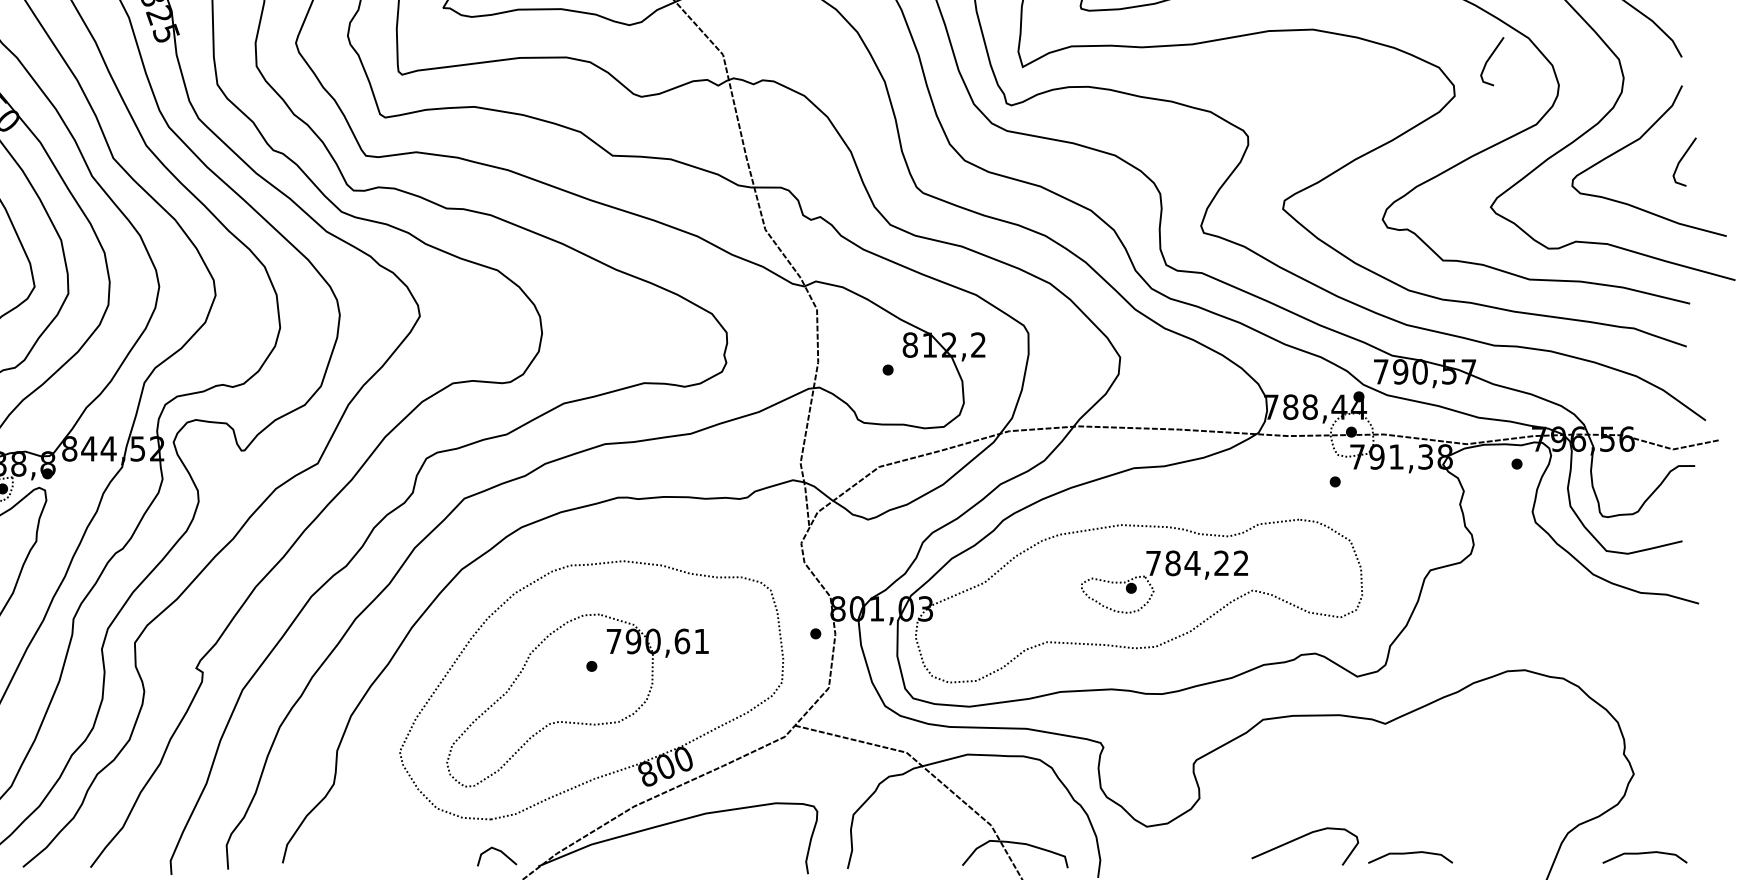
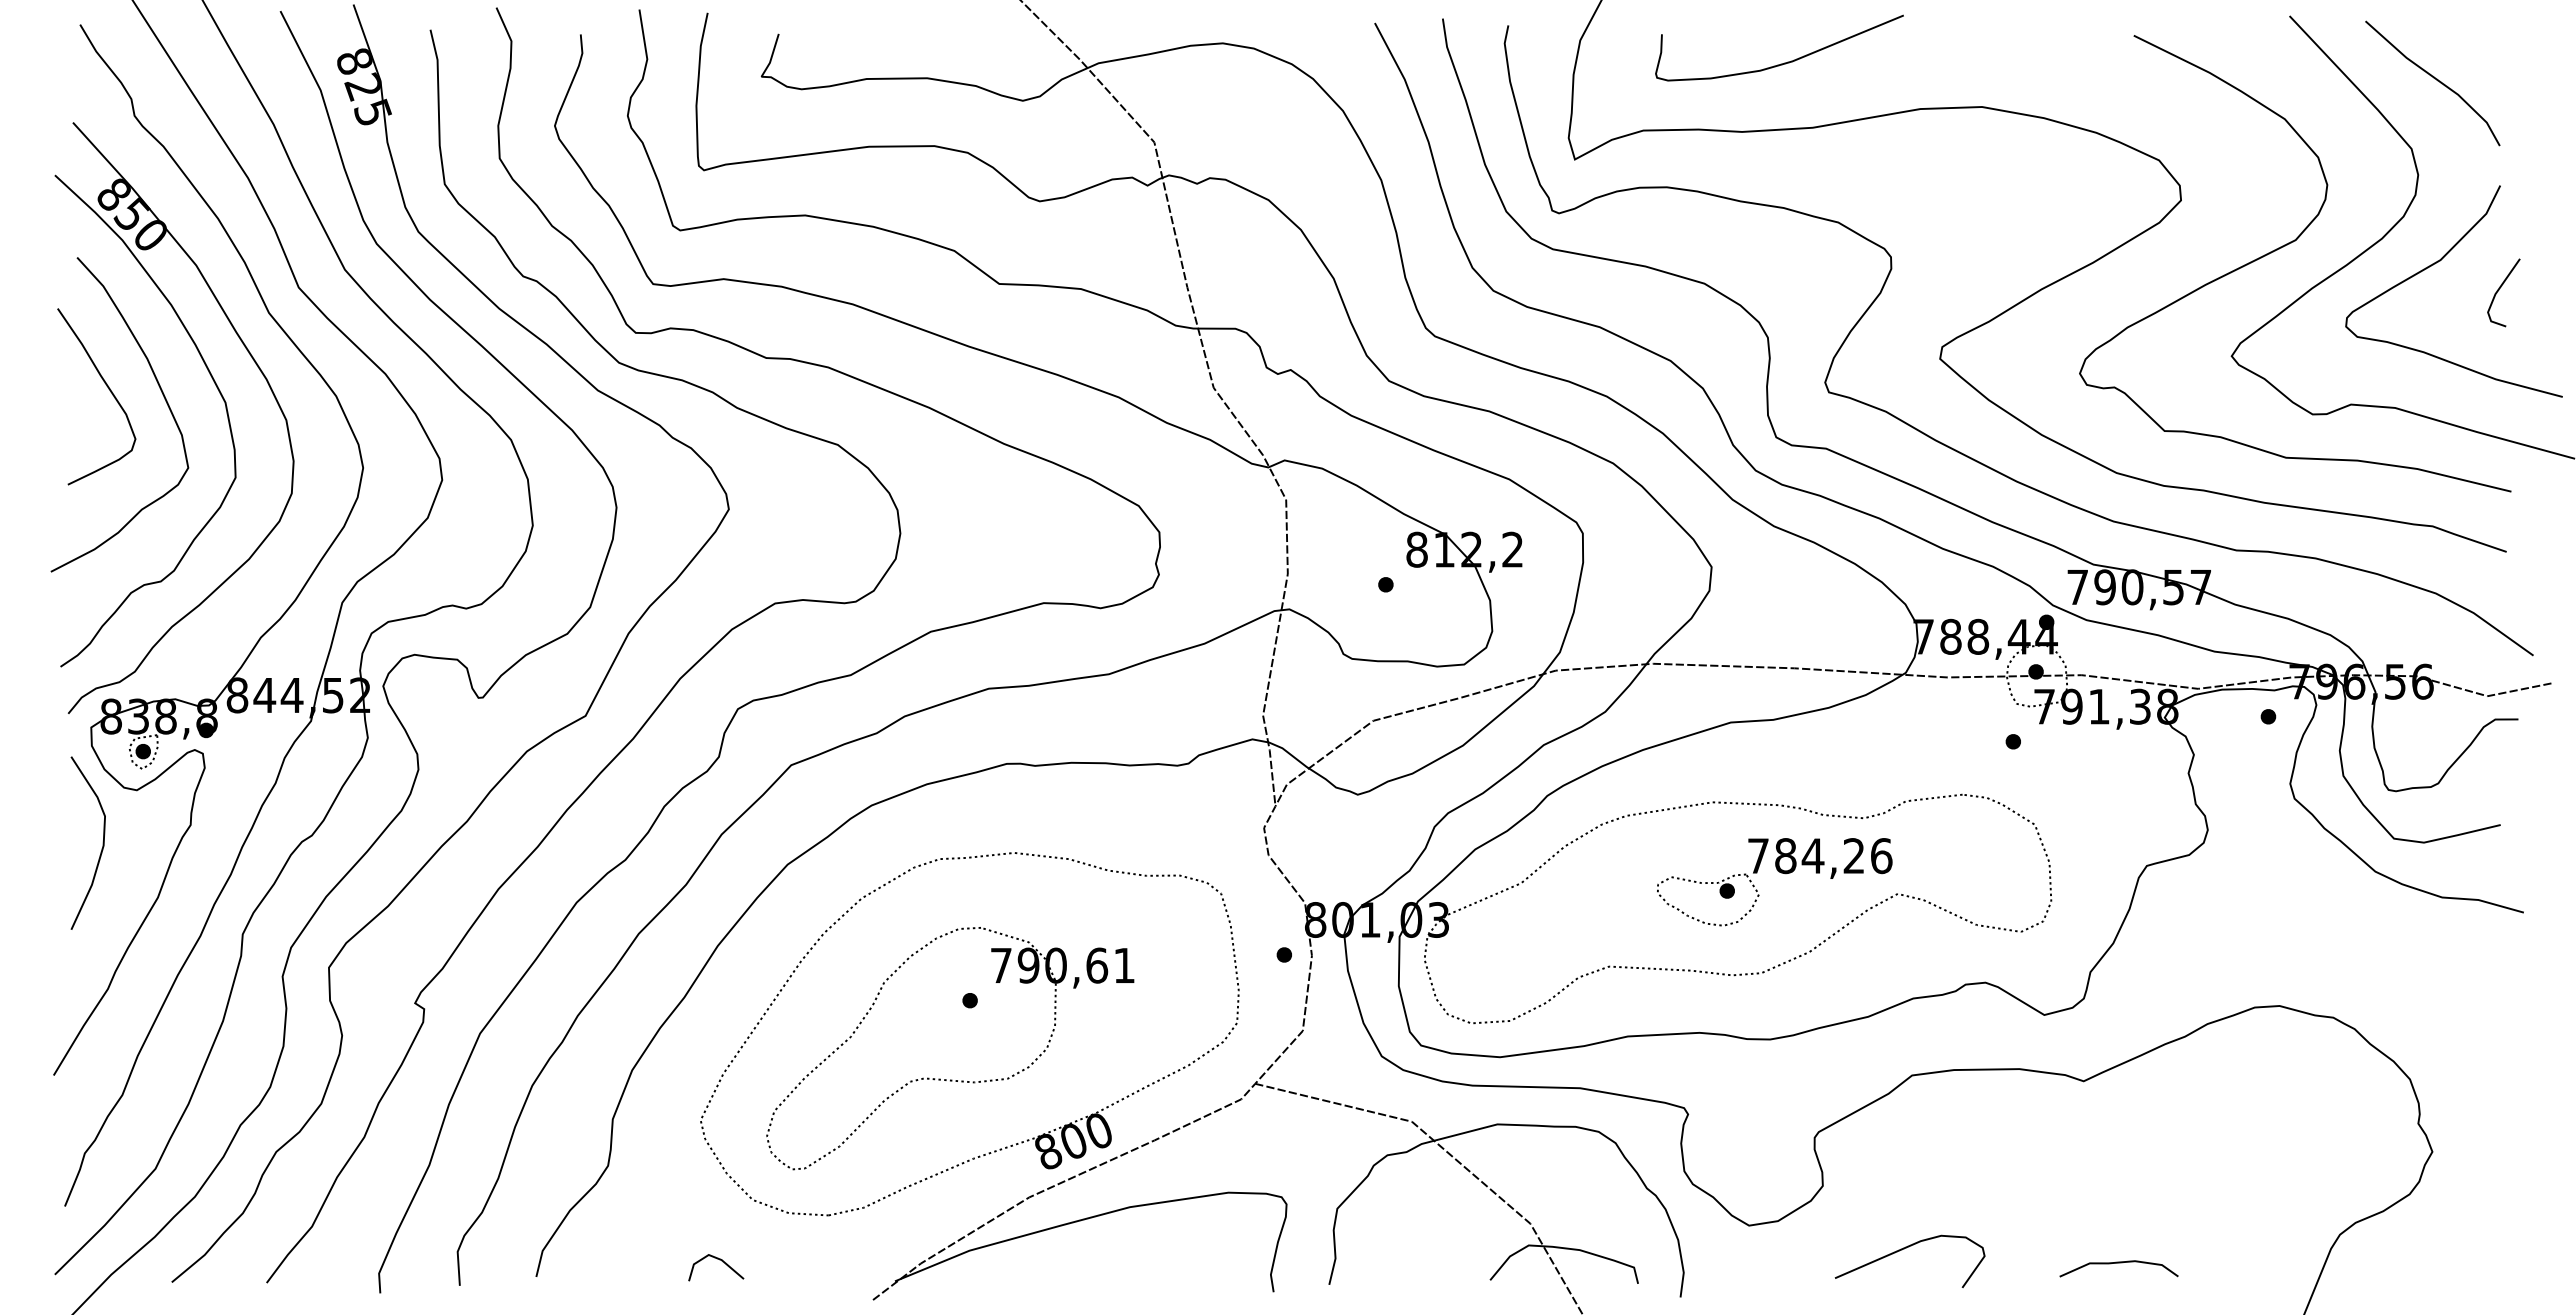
line: (1489, 59) -> (2229, 149), removed
text: (1241, 563) -> (1881, 856), 784,22 -> 784,26
curve: (1301, 838) -> (1904, 1249), moved
line: (499, 851) -> (719, 1260), moved
curve: (1644, 853) -> (2447, 1263), removed

